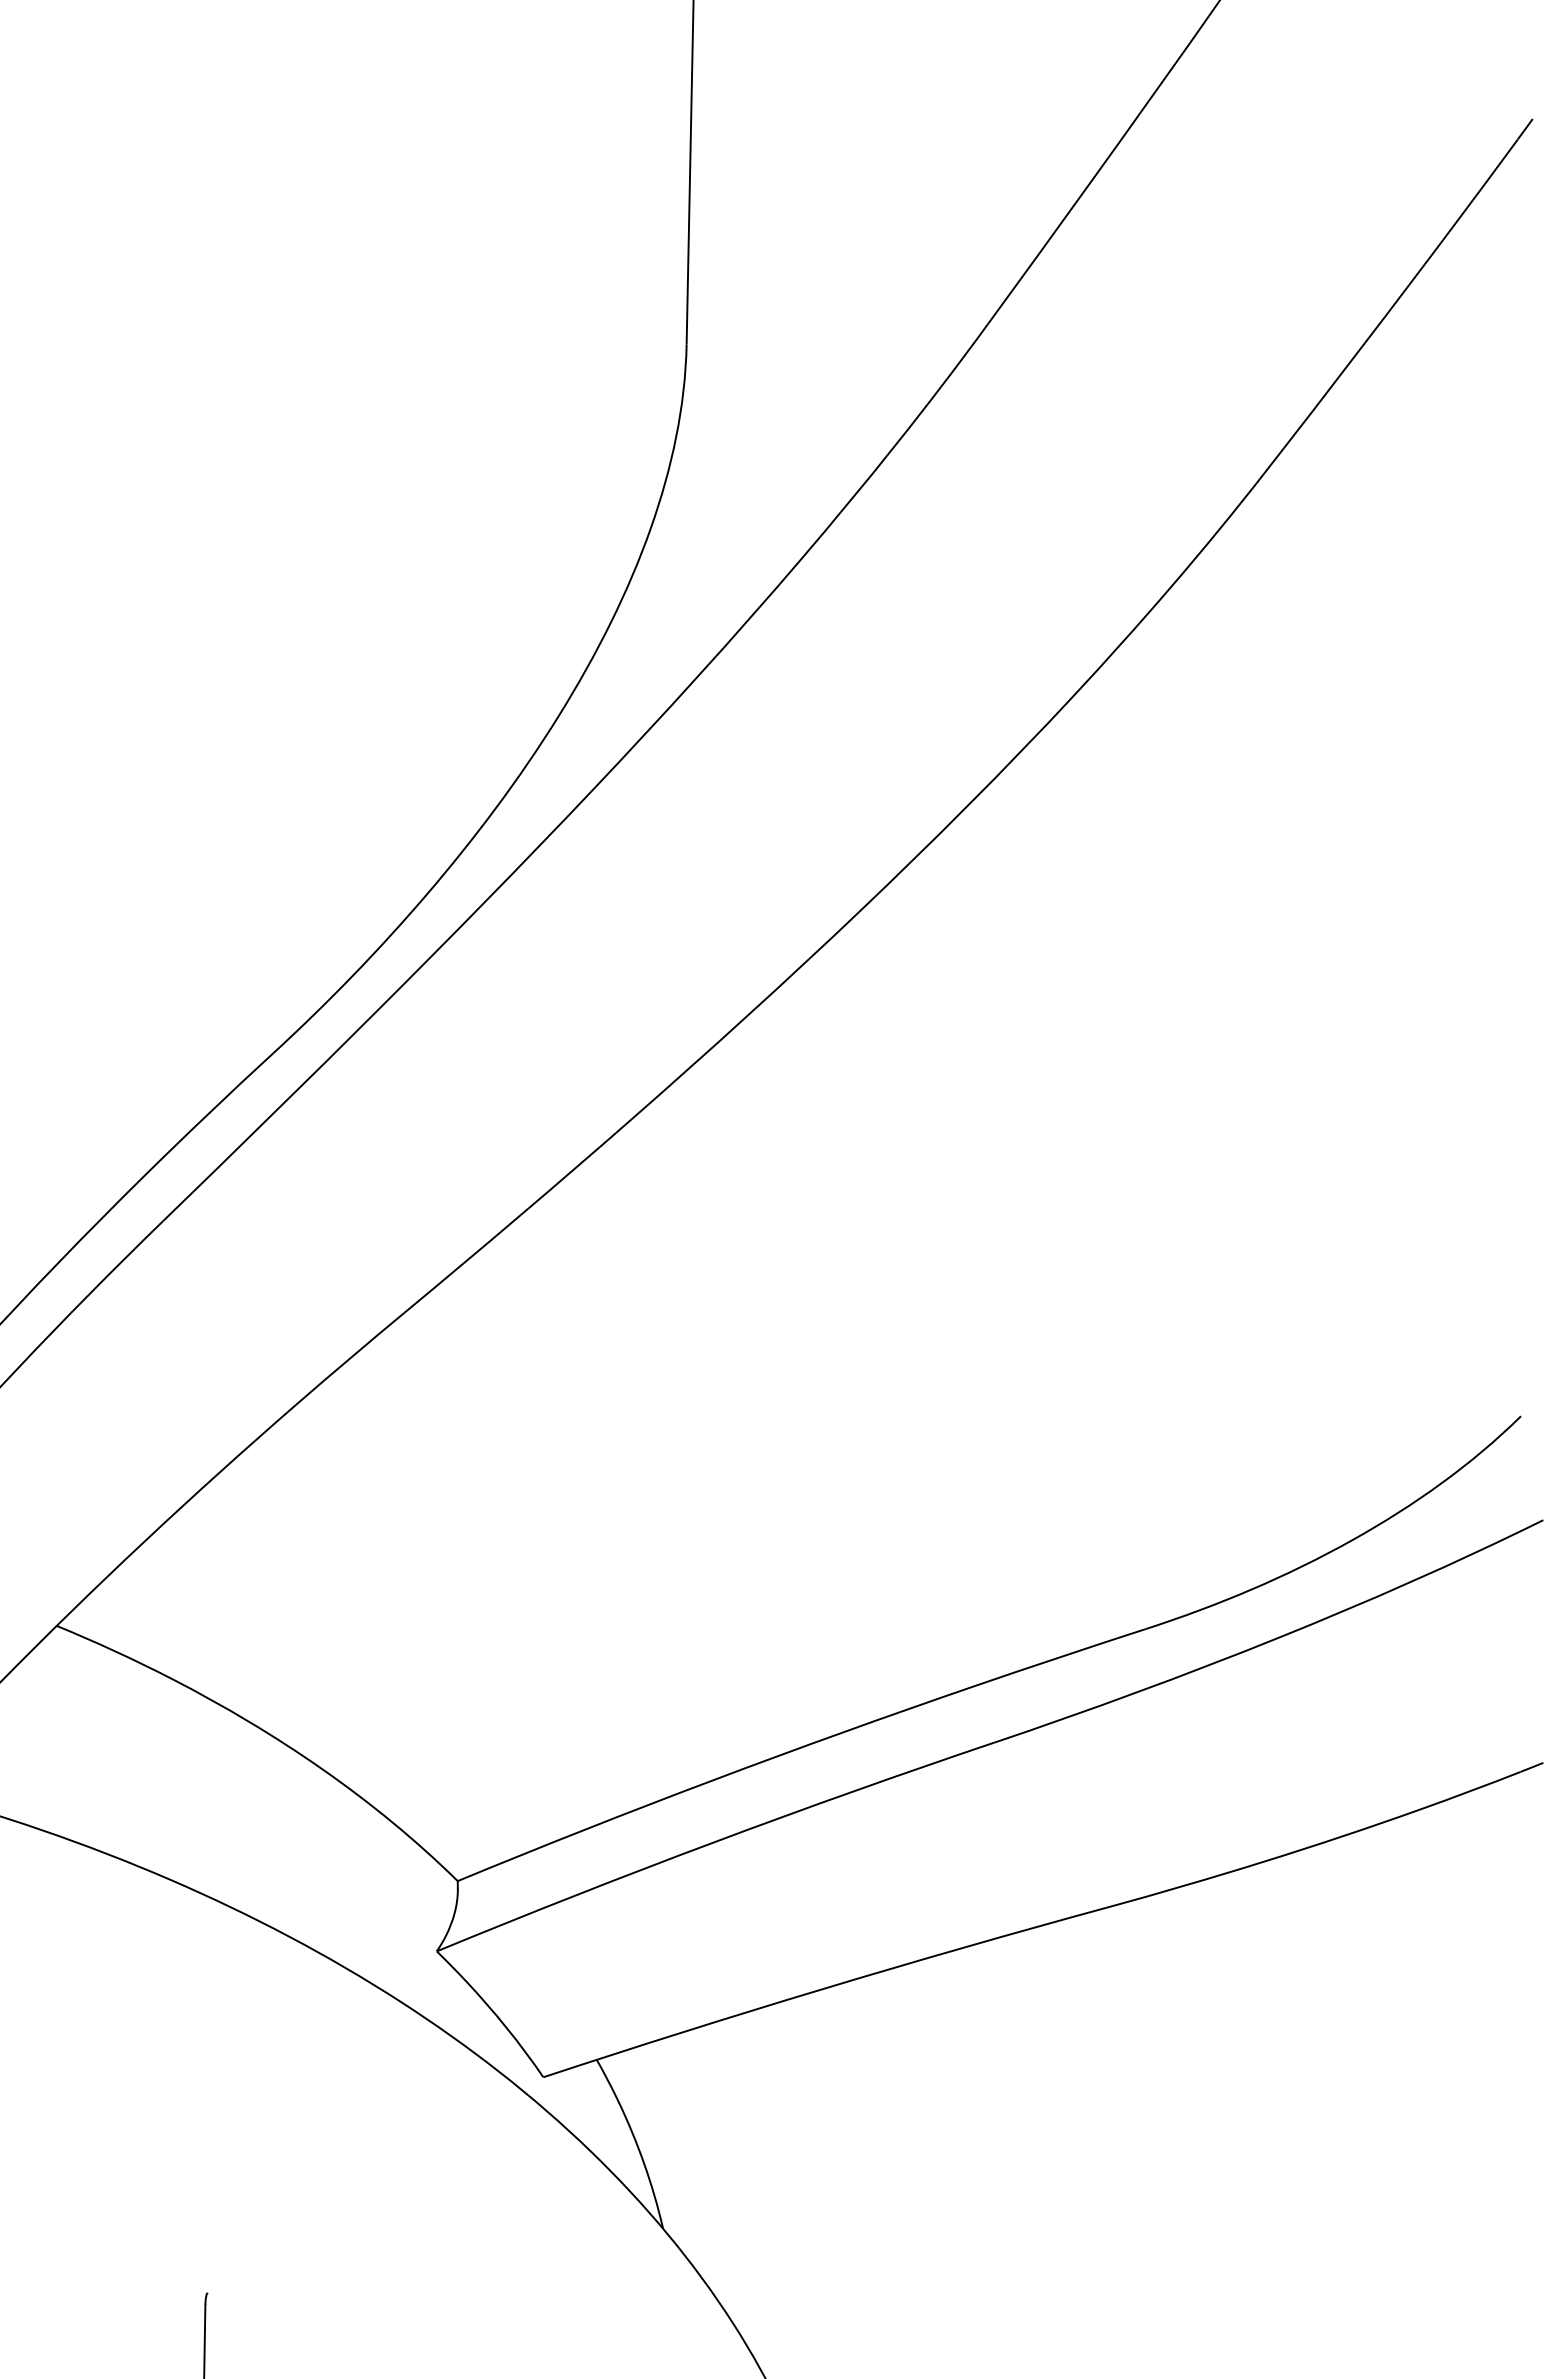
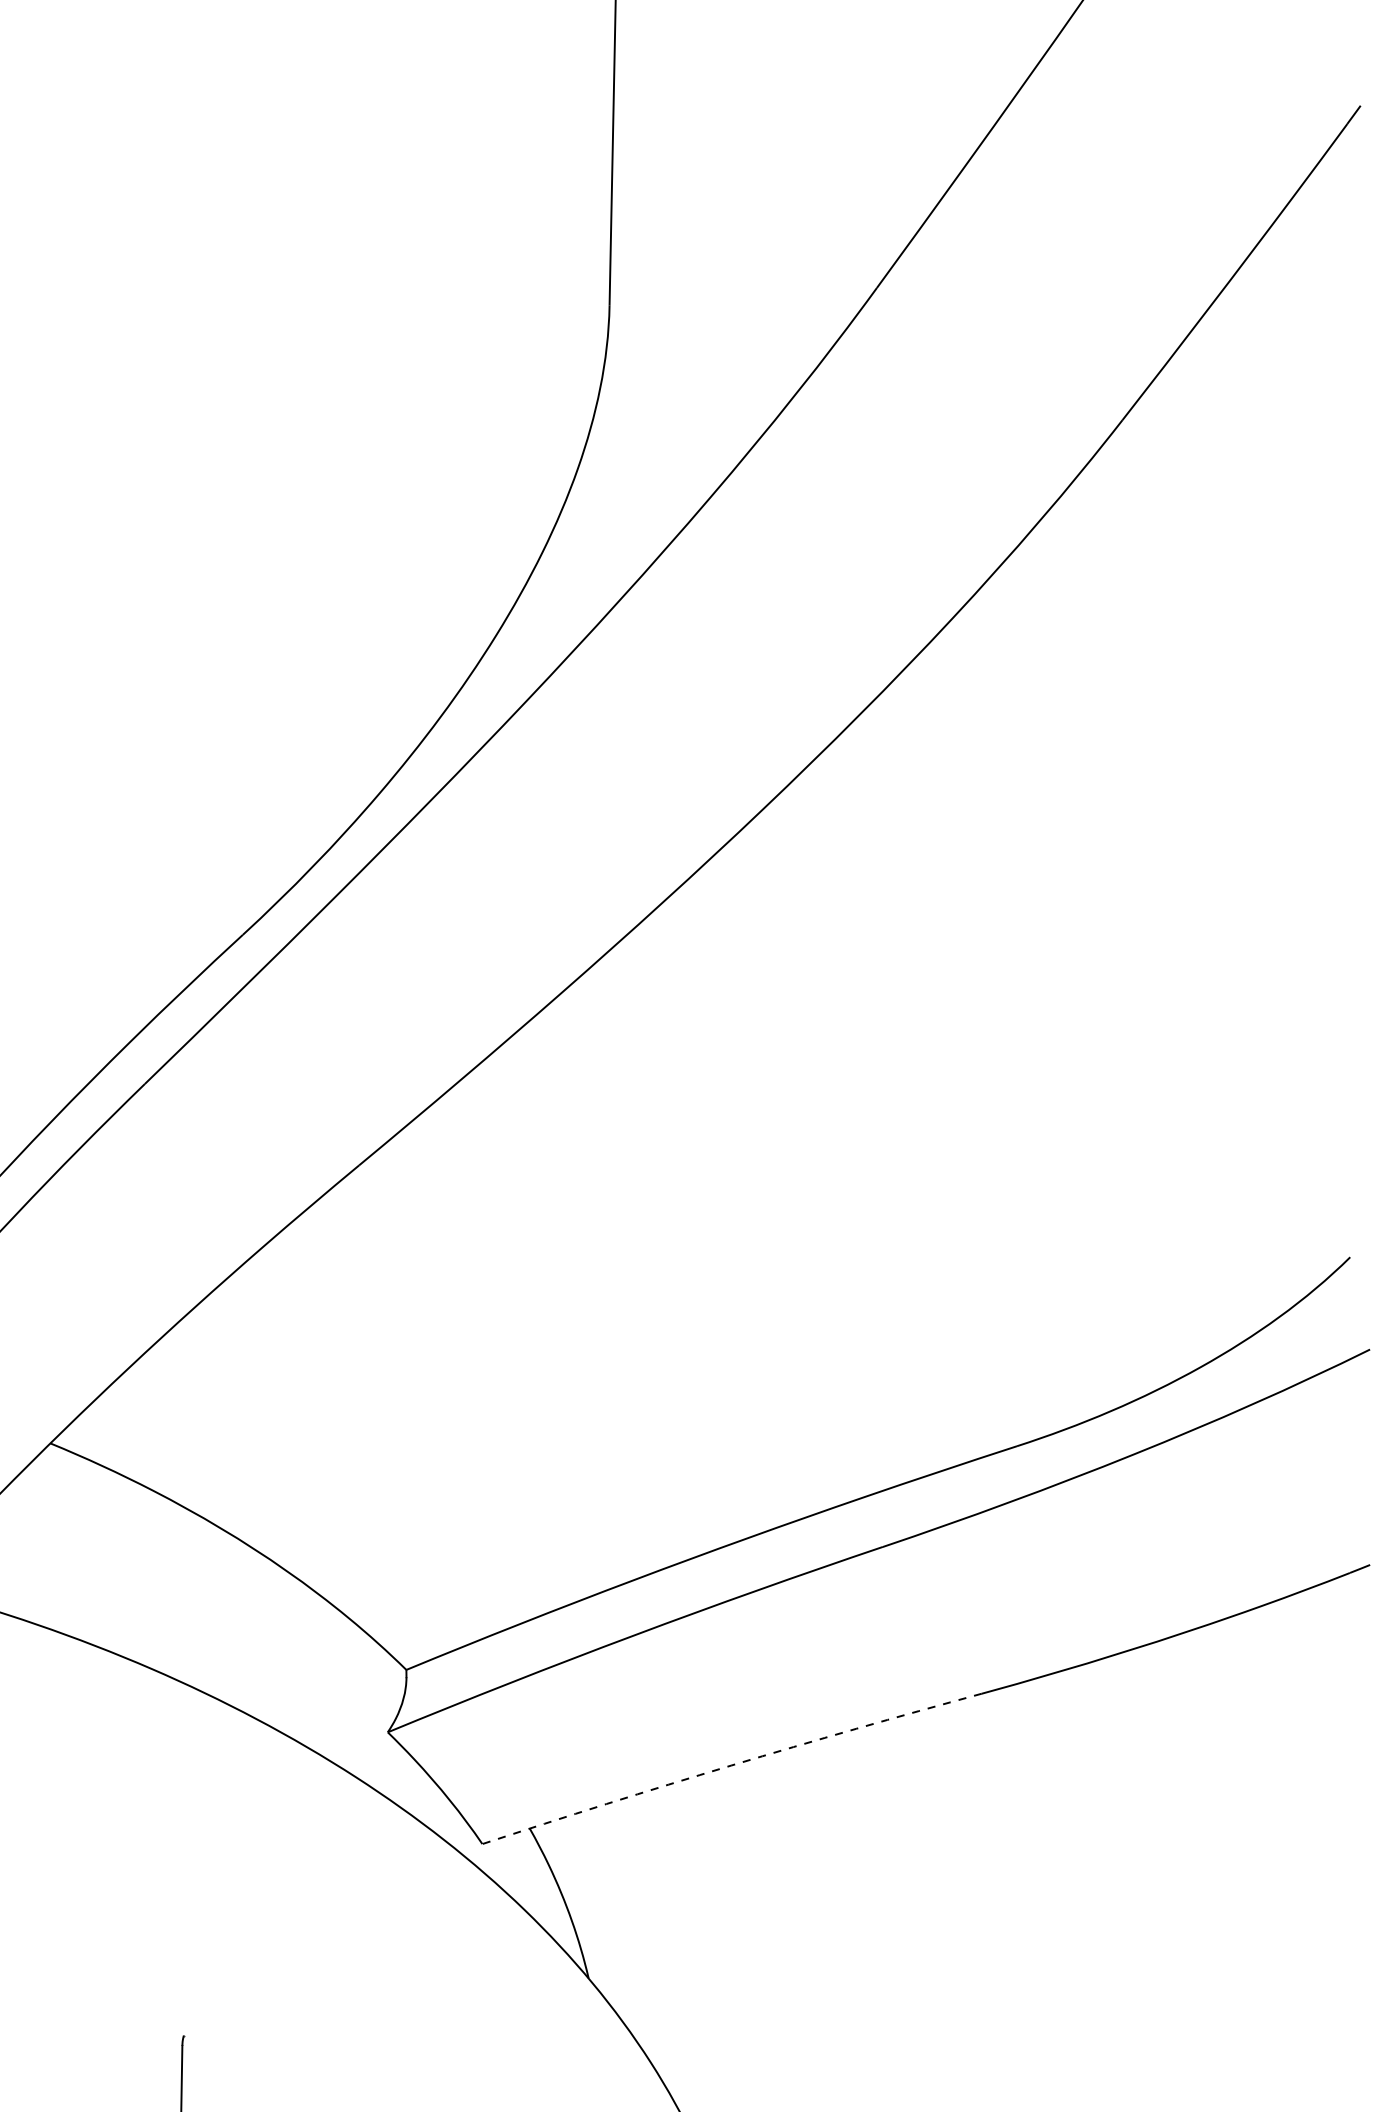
arc: (823, 1988) -> (731, 1765), solid -> dashed

